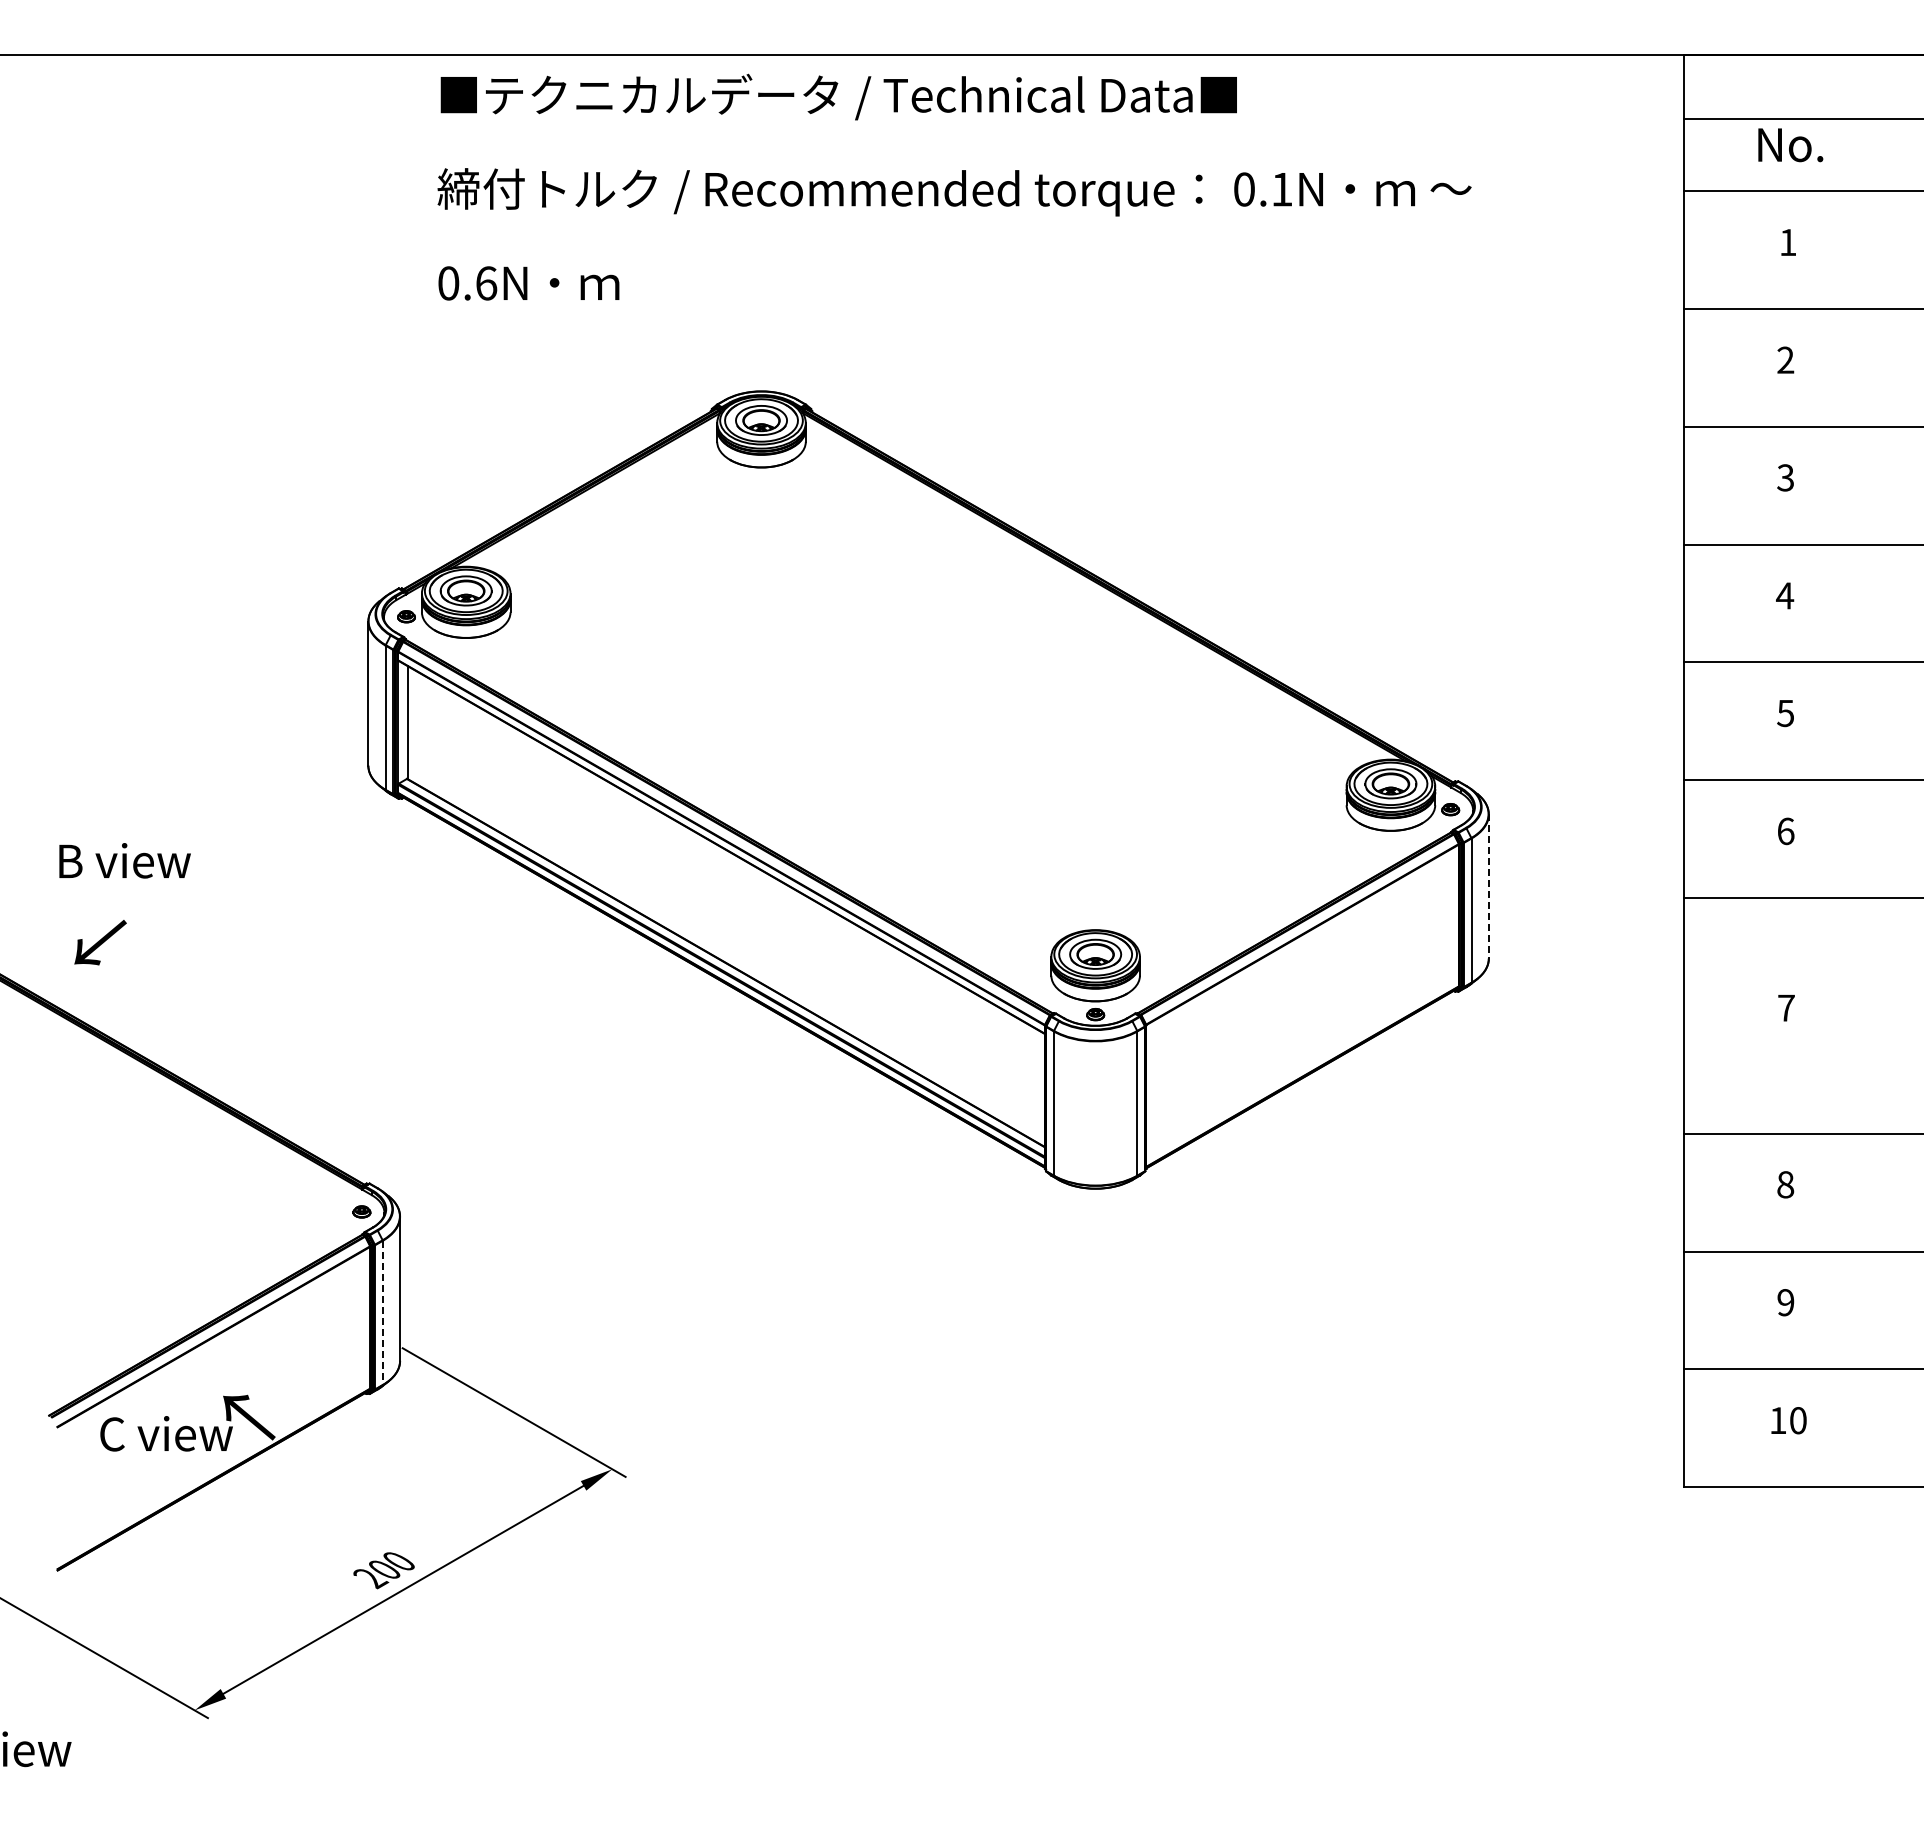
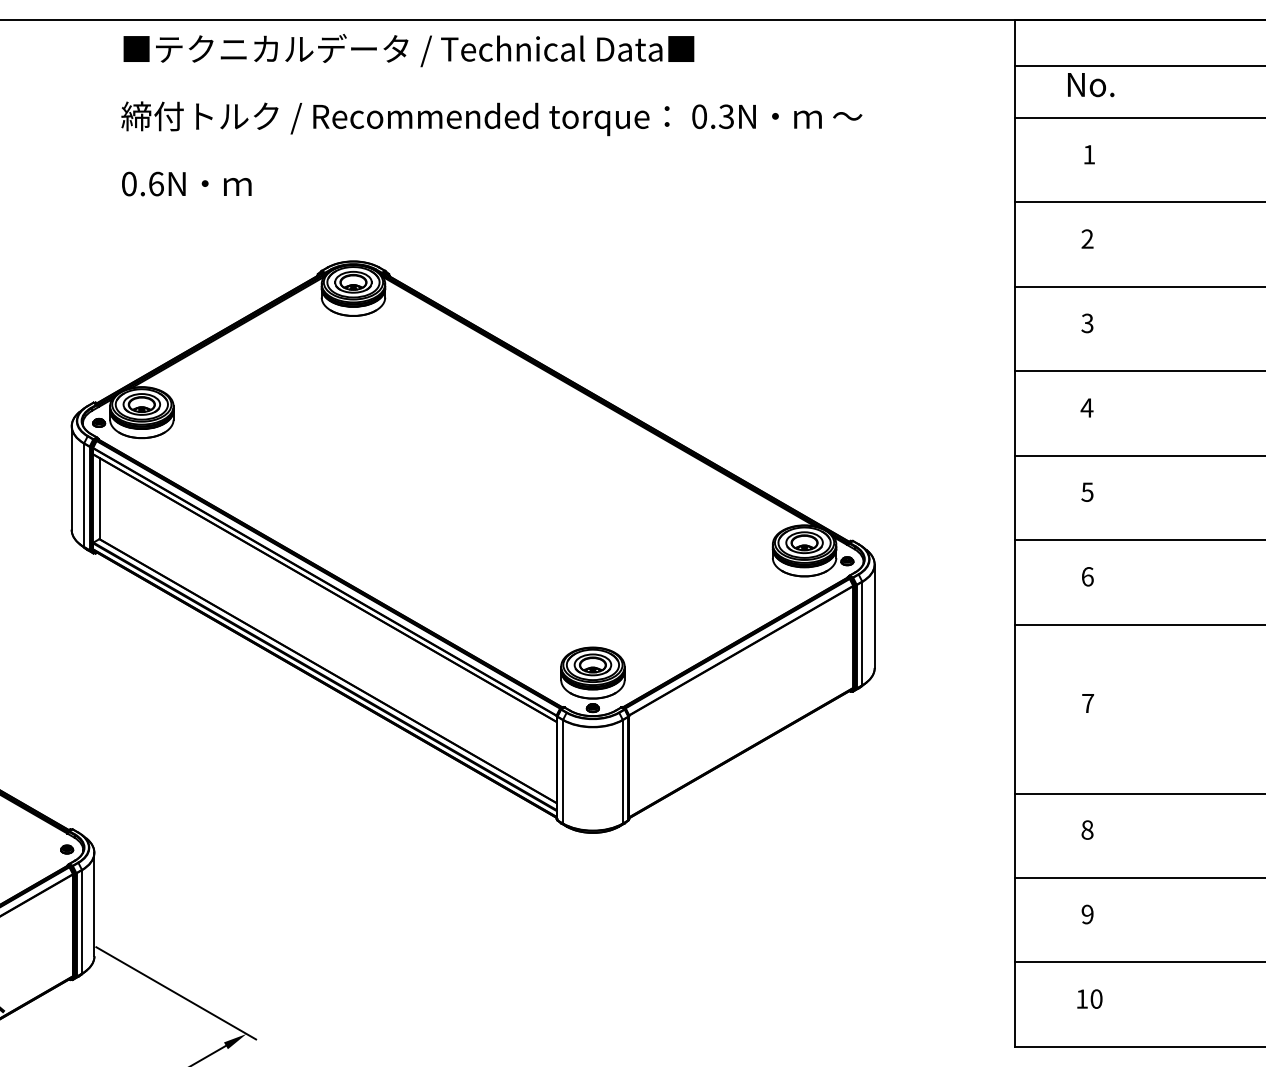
text: (1281, 189) -> (726, 116), 0.1N -> 0.3N
line: (1488, 887) -> (874, 617), dashed -> solid
line: (382, 1313) -> (81, 922), dashed -> solid

